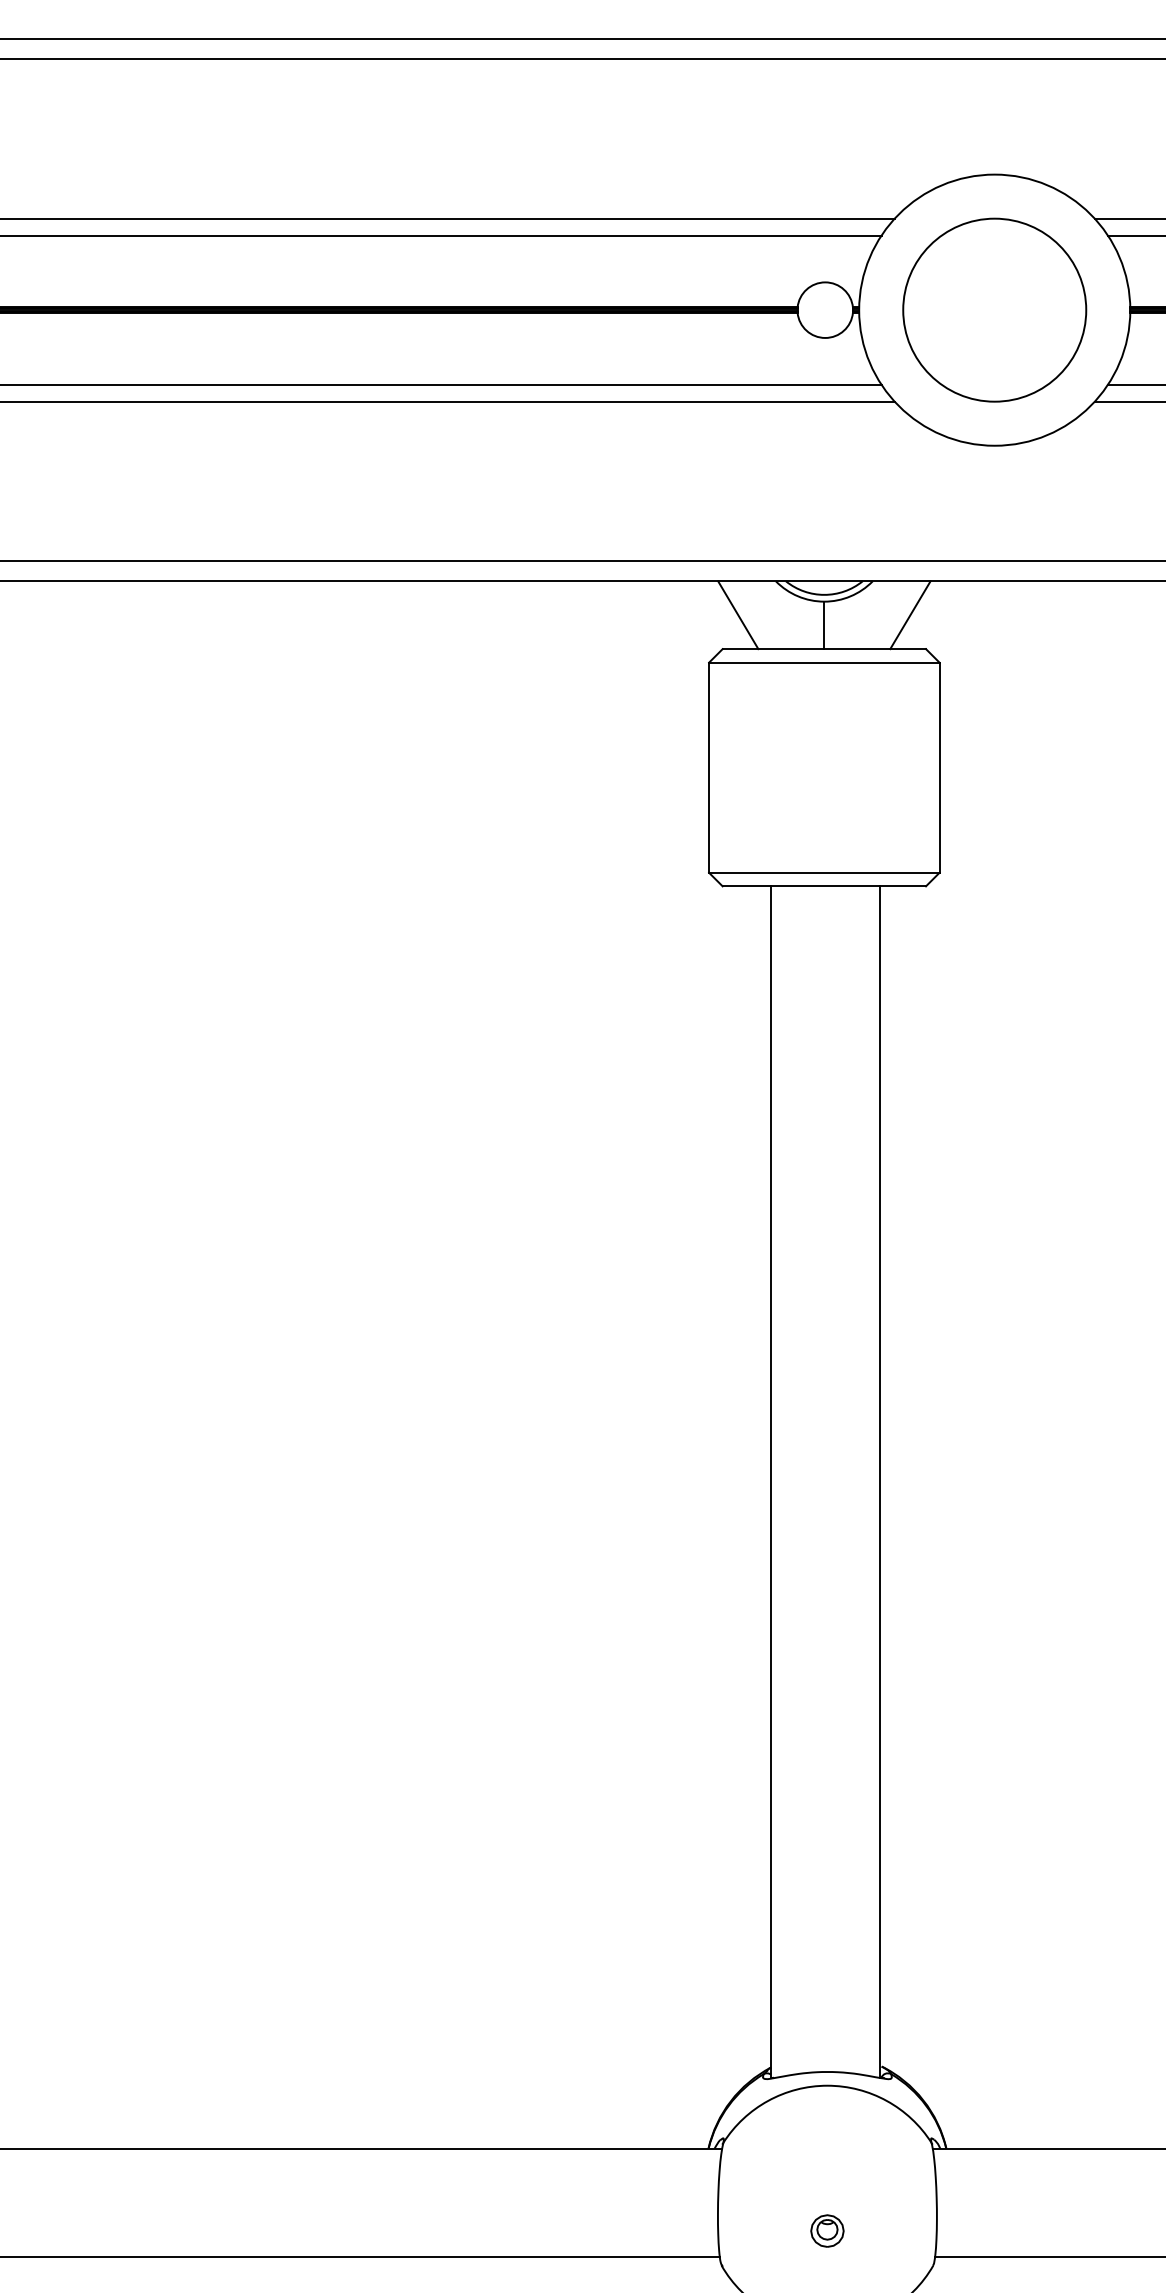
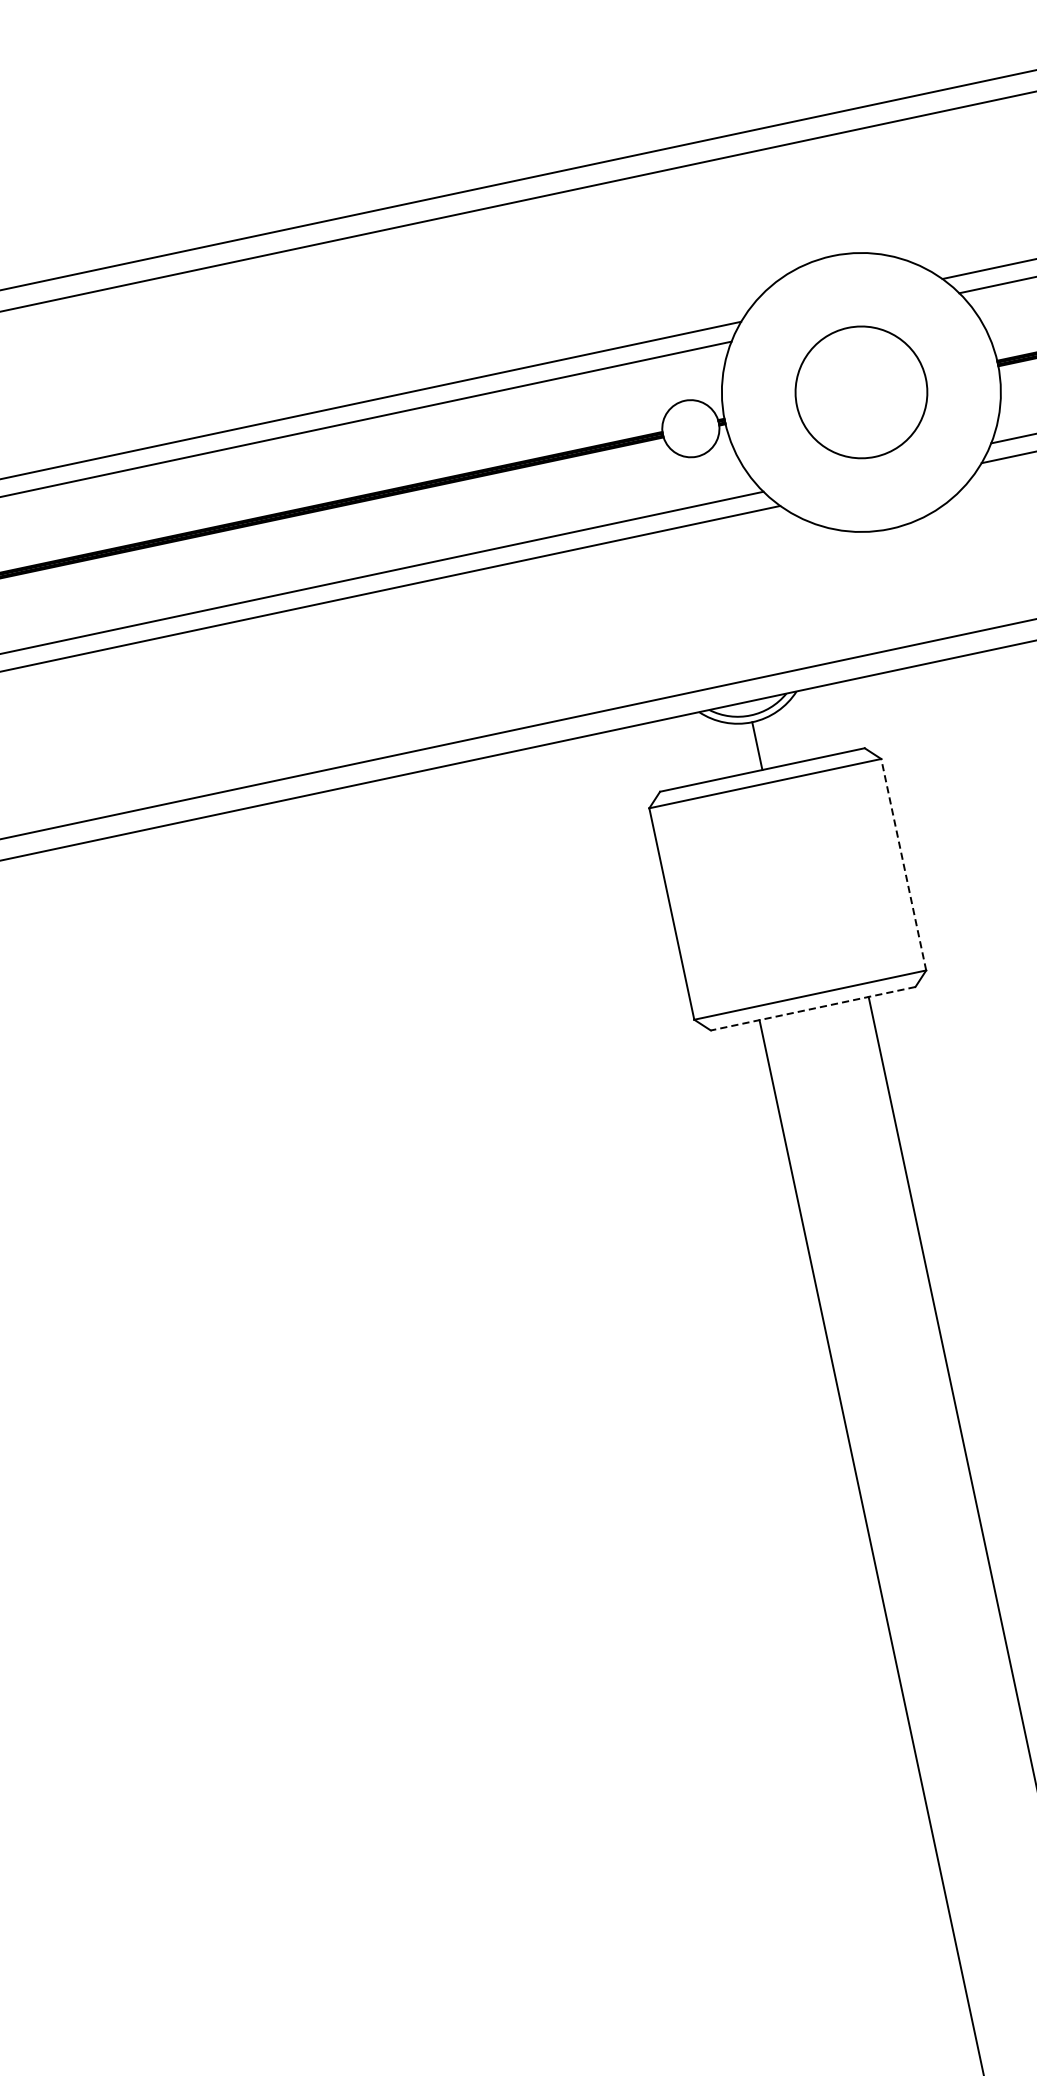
circle: (994, 309) -> (861, 391), size x0.7
line: (738, 615) -> (668, 754), removed
line: (910, 615) -> (841, 717), removed
line: (939, 767) -> (903, 864), solid -> dashed
line: (824, 886) -> (813, 1008), solid -> dashed

